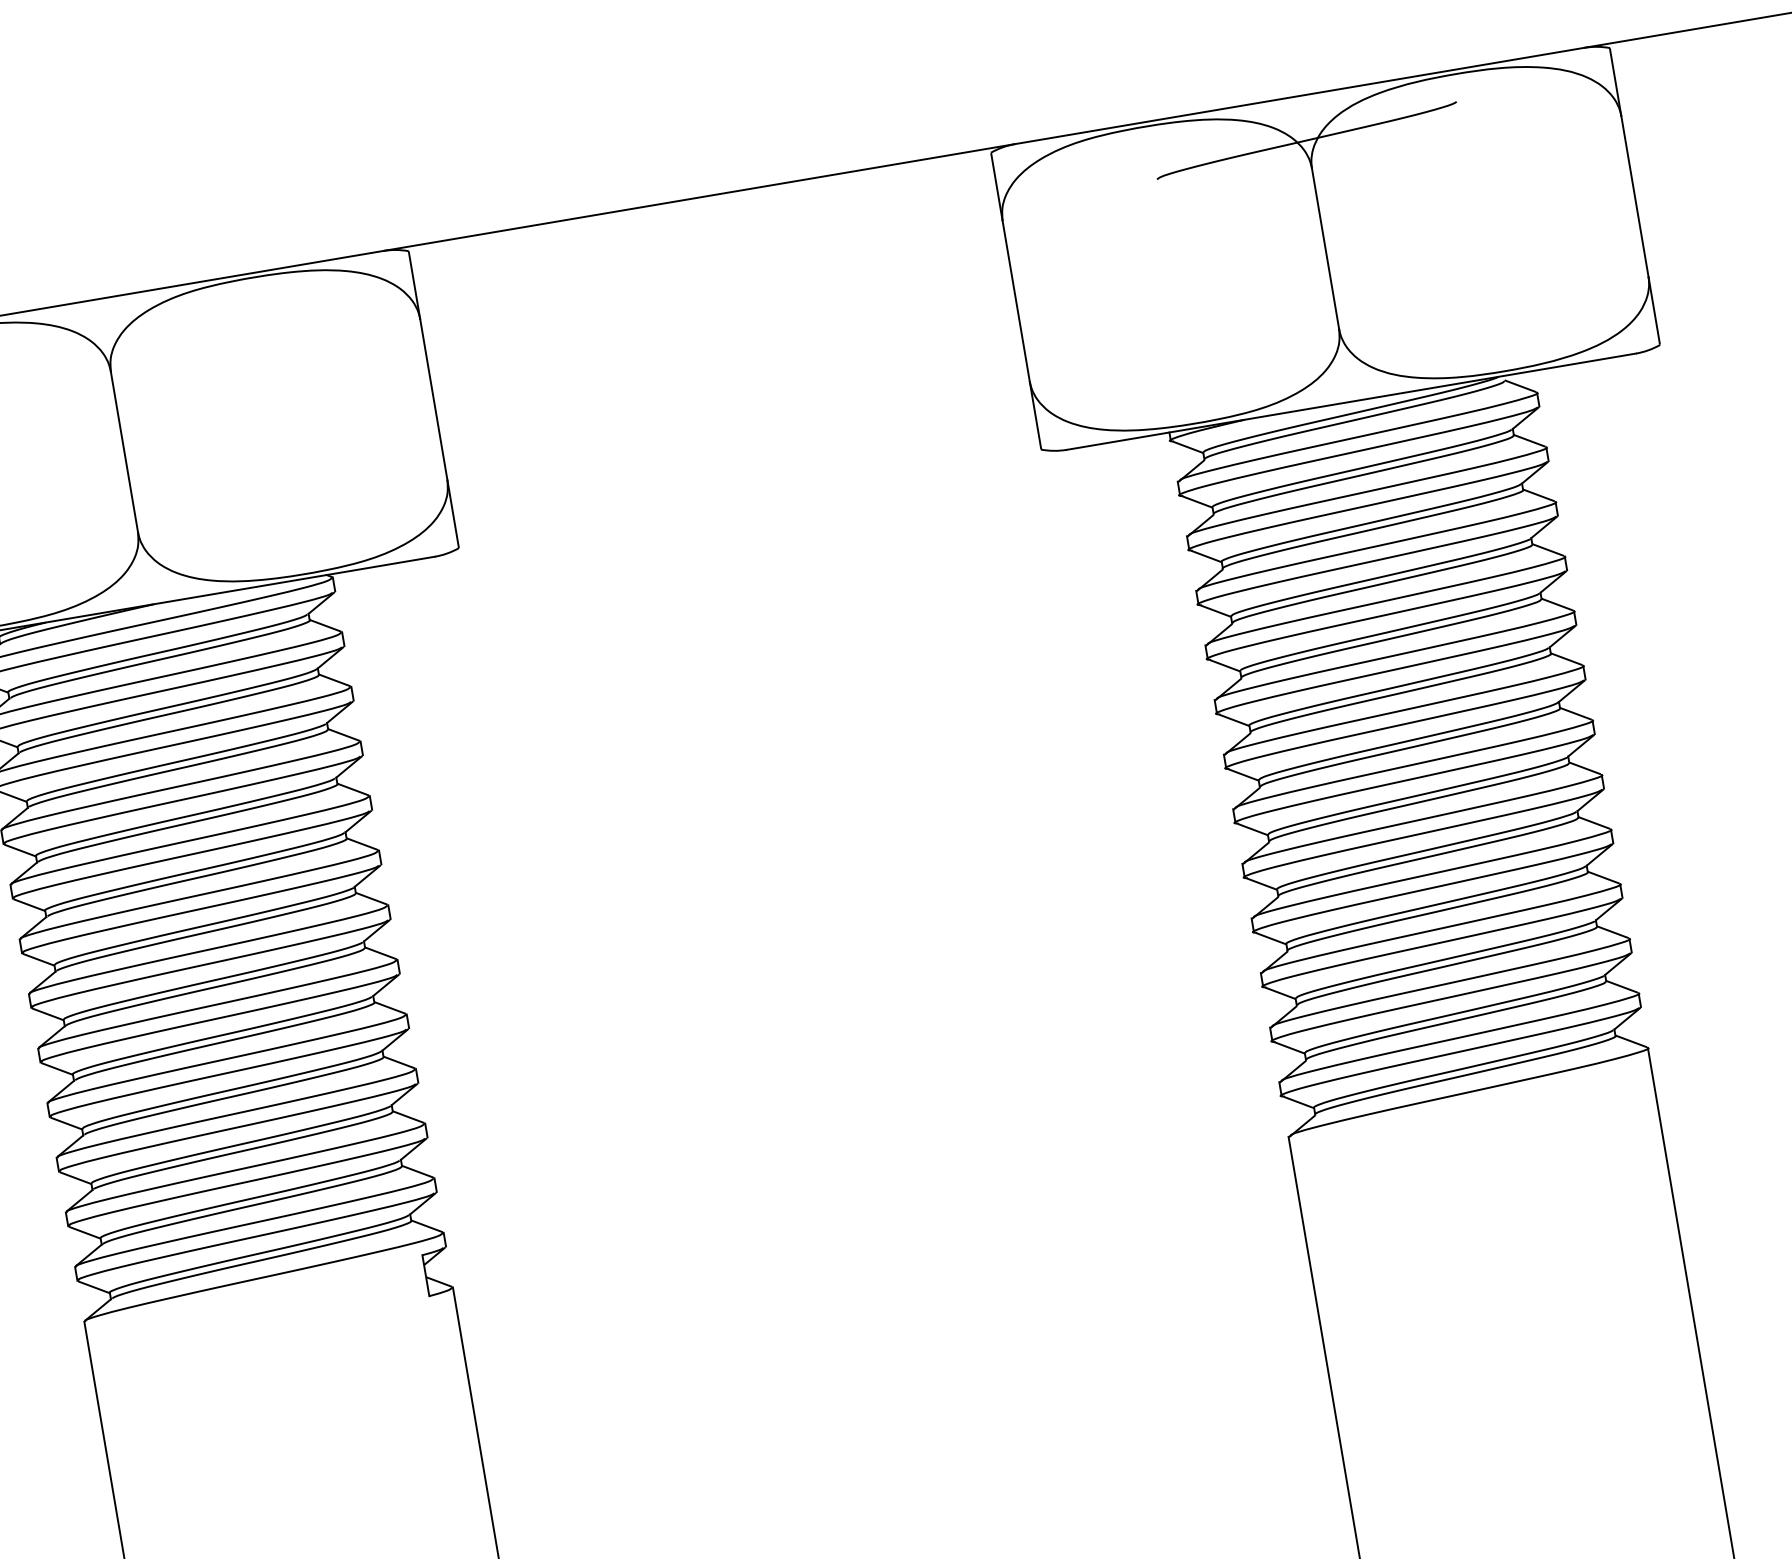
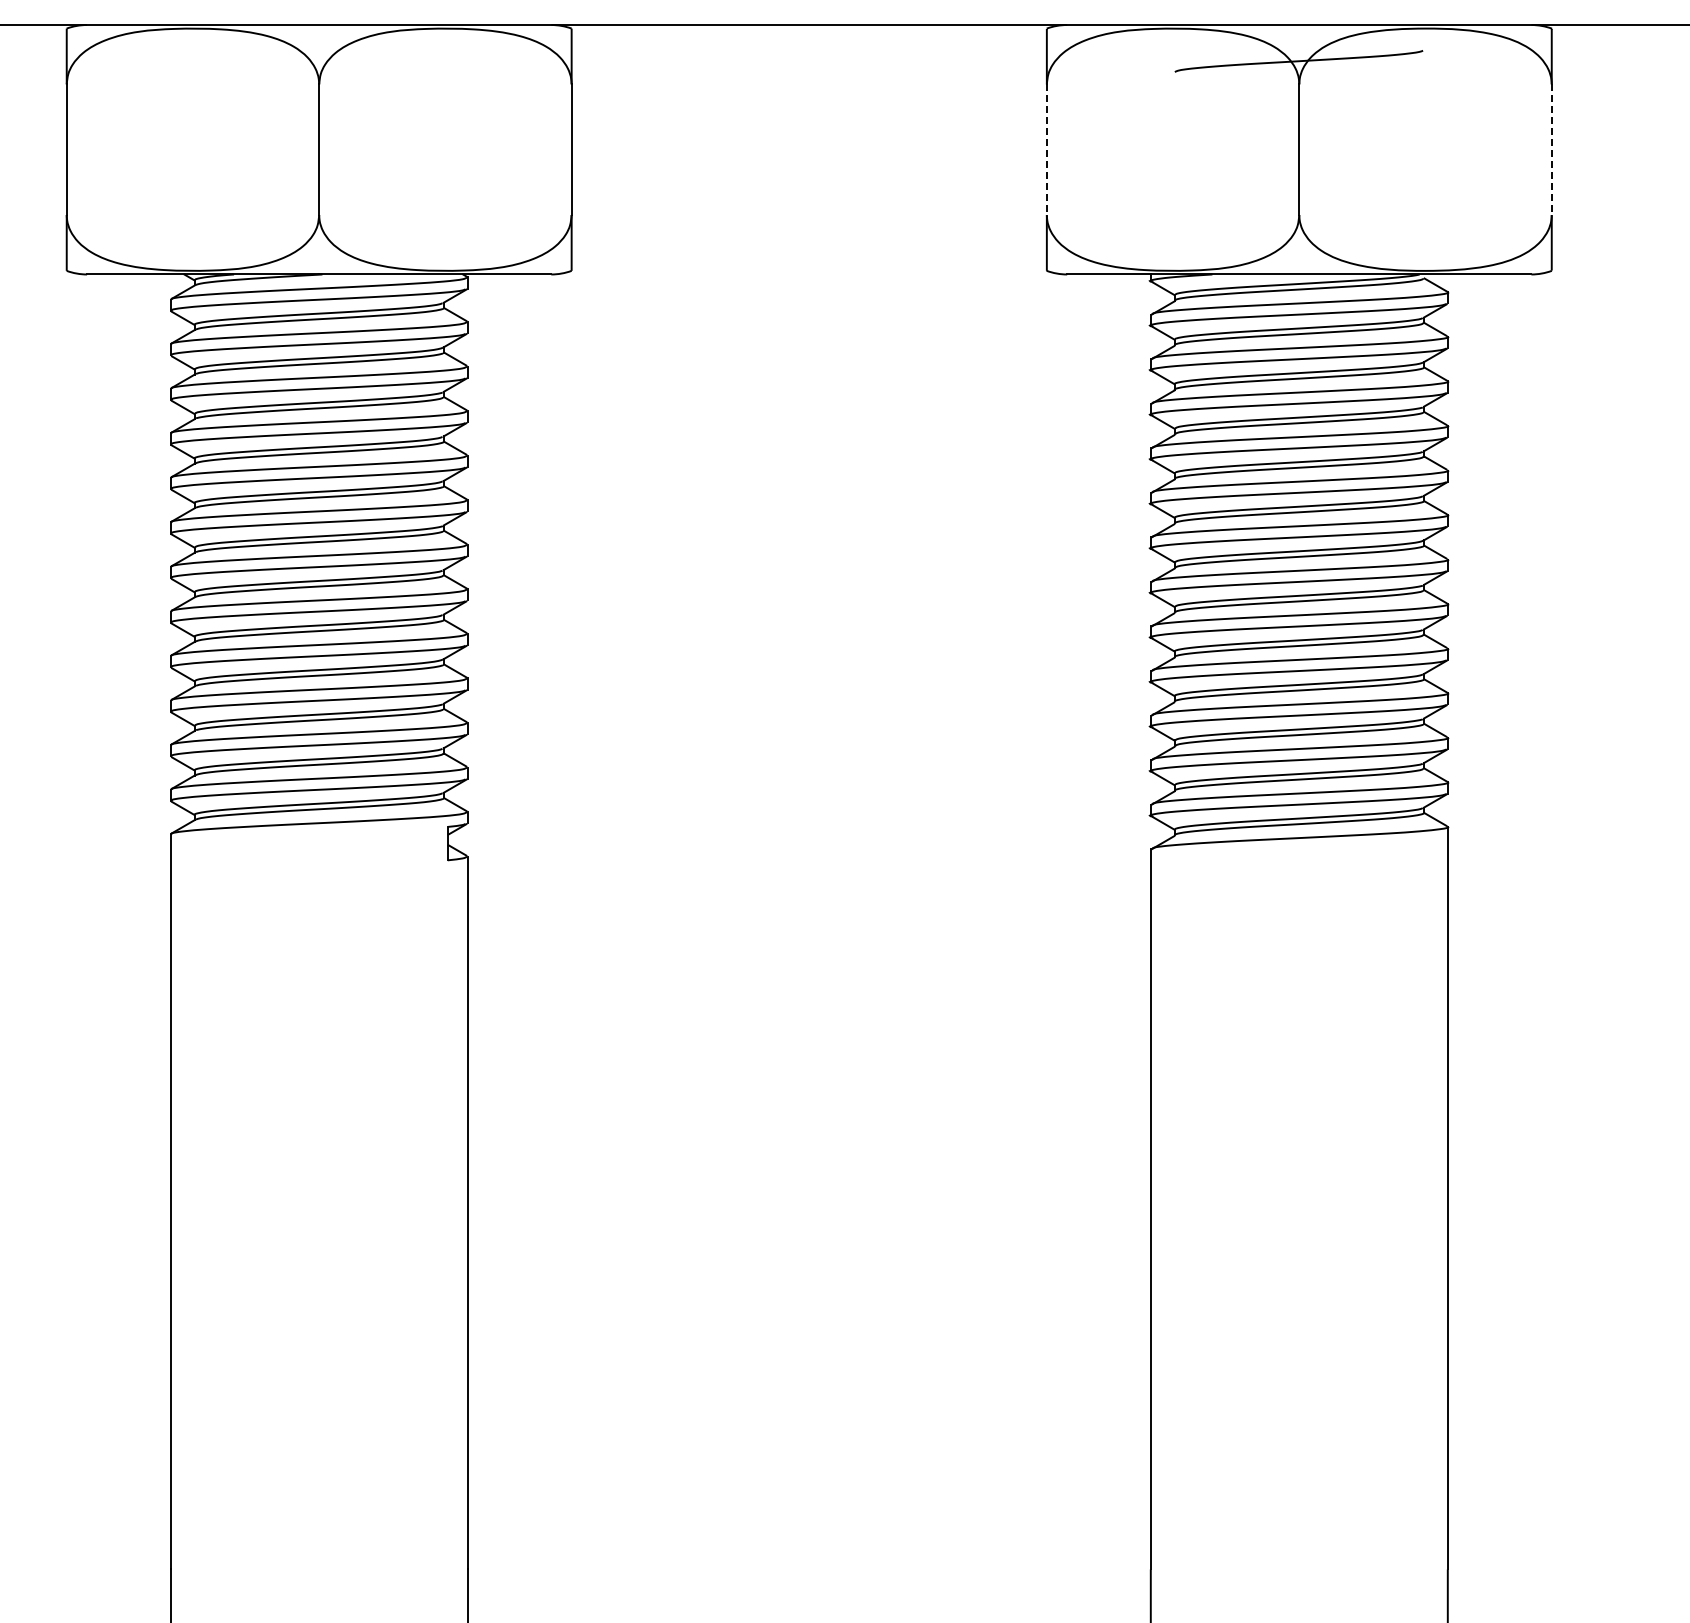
line: (1634, 197) -> (1551, 150), solid -> dashed
line: (1015, 302) -> (1046, 150), solid -> dashed

